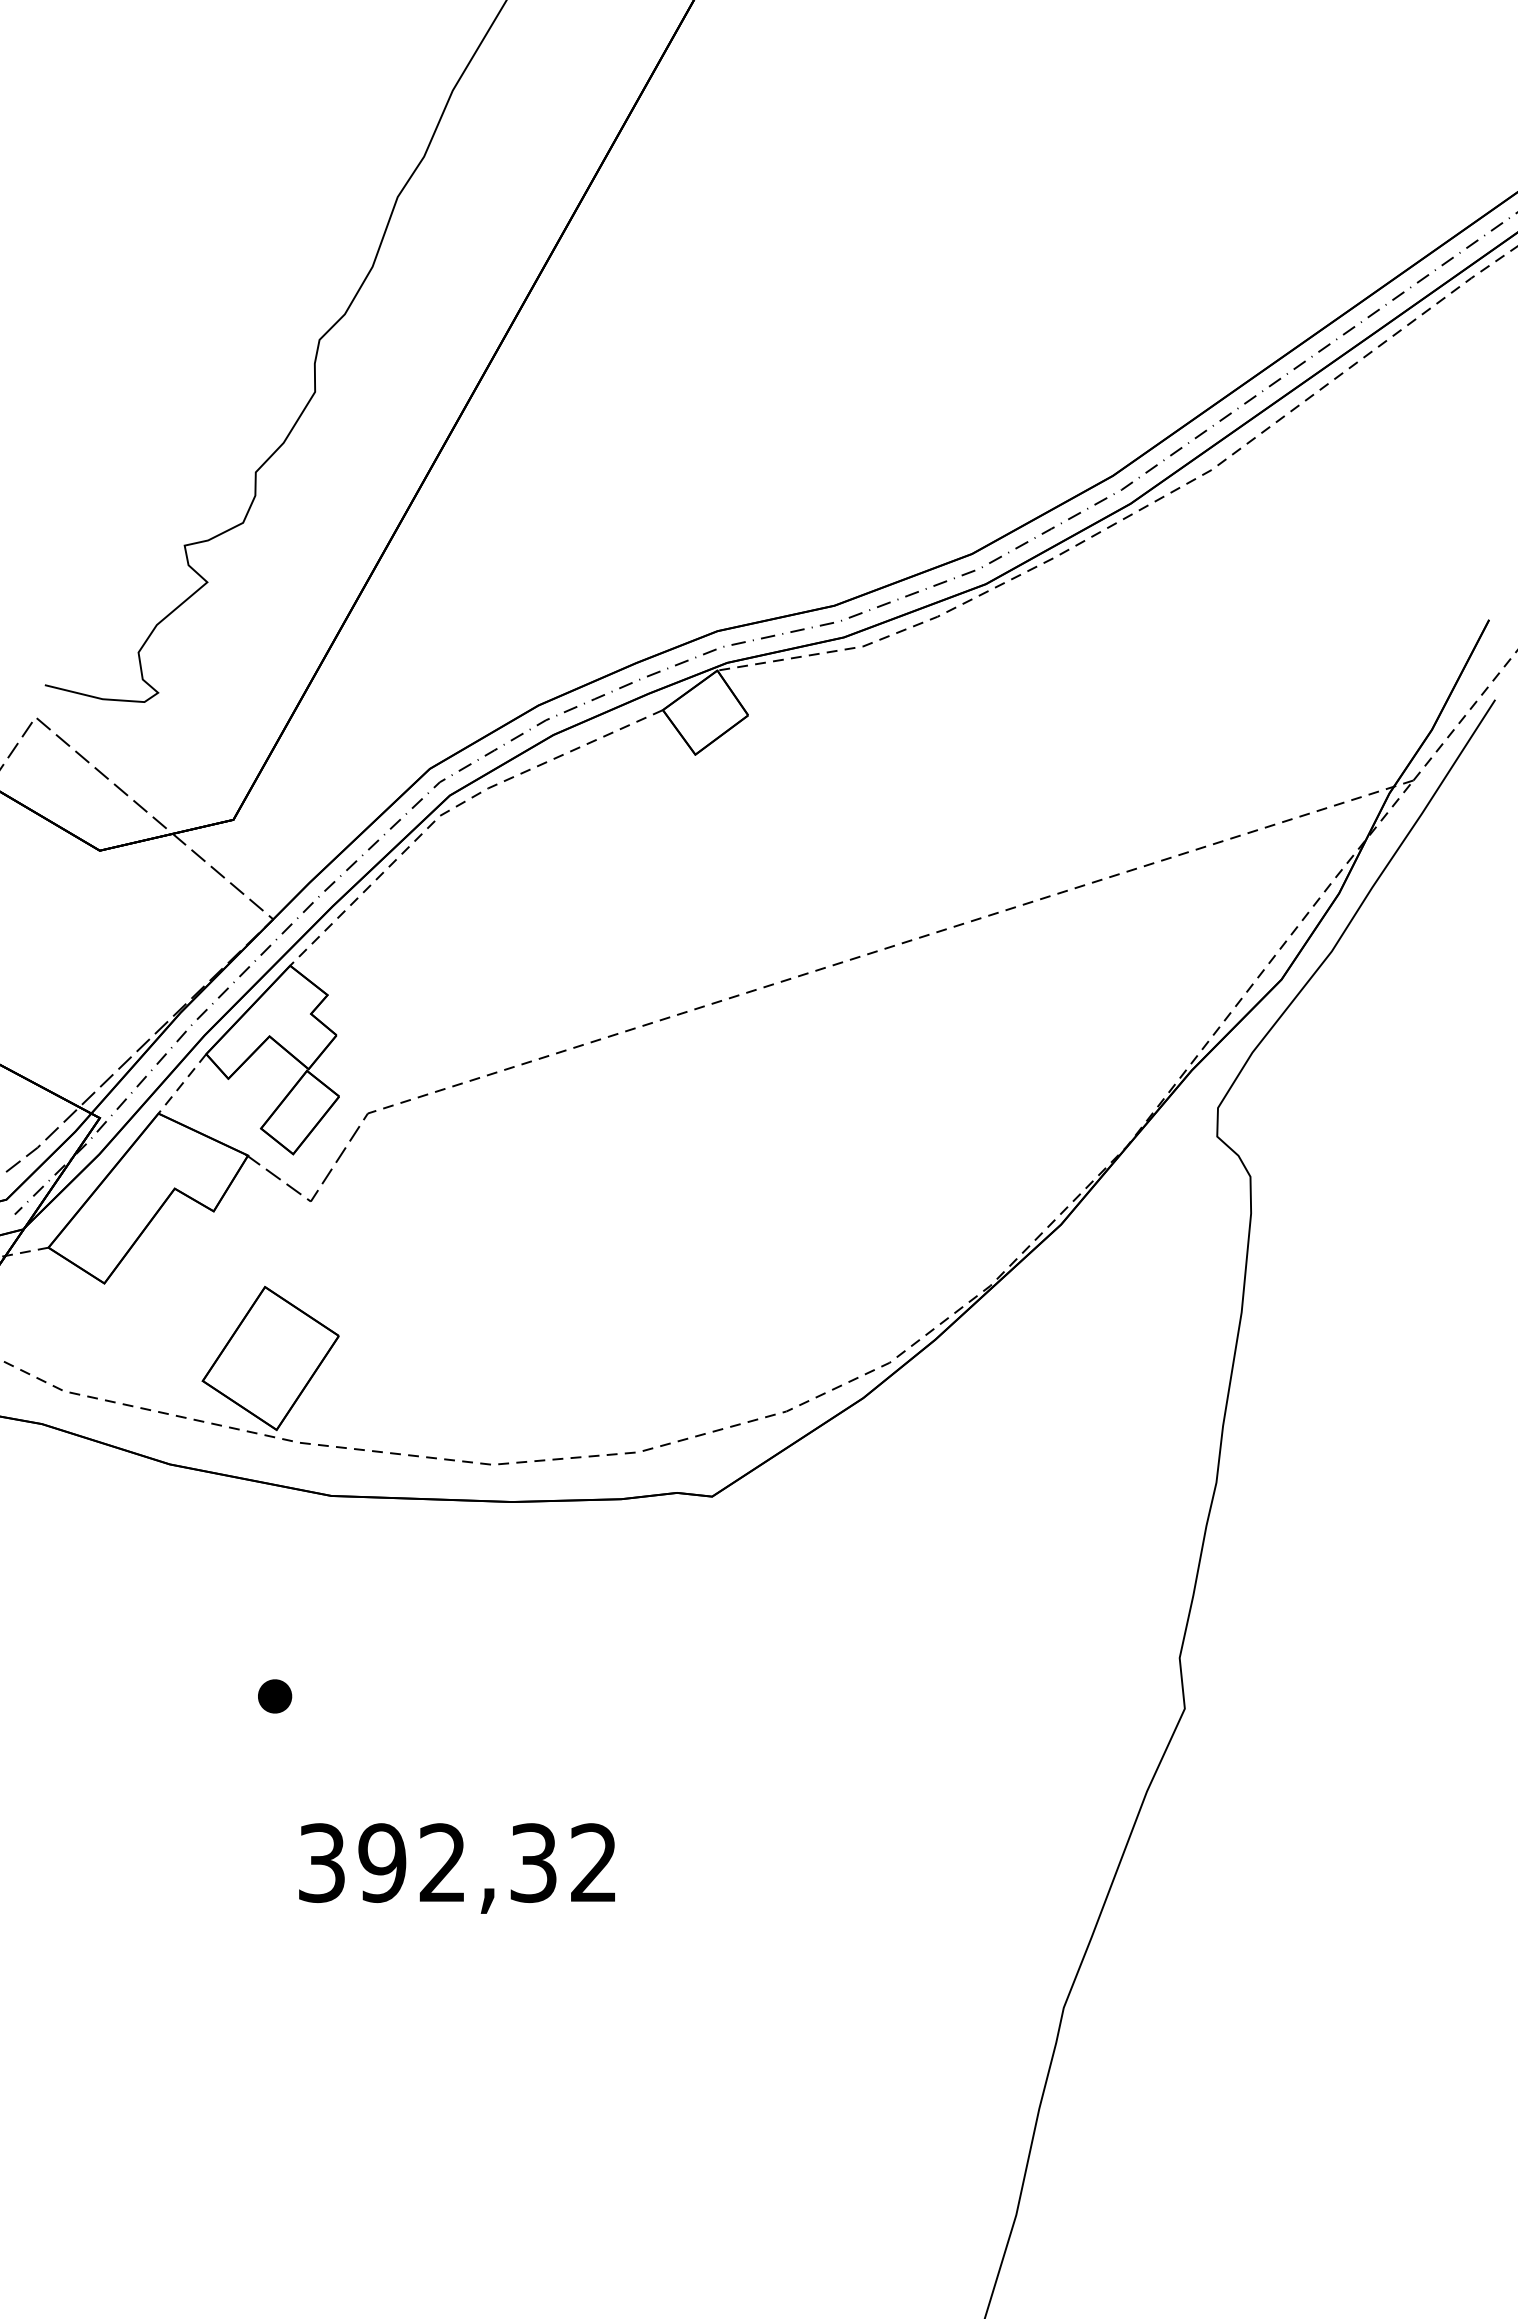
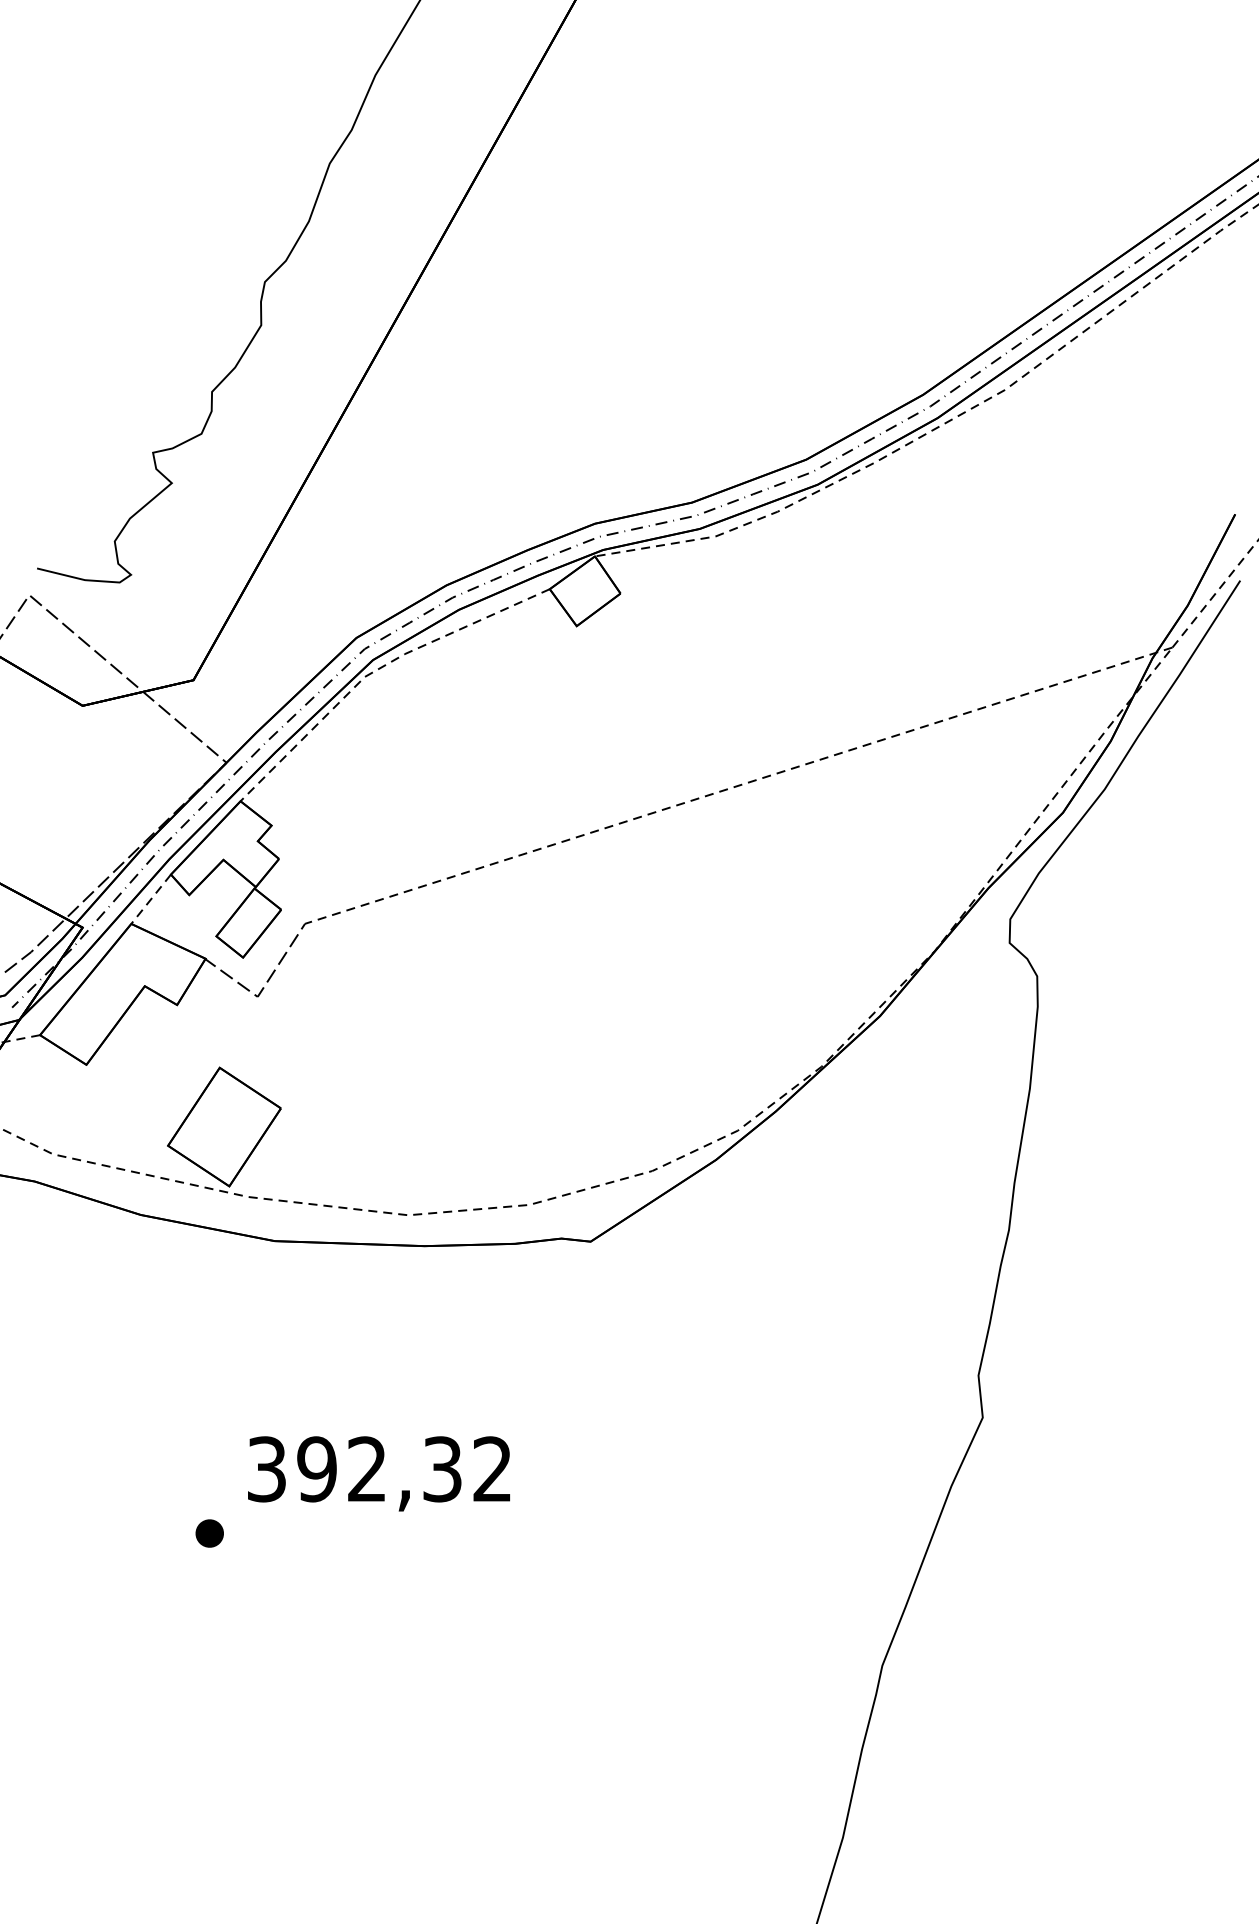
part: (275, 1696) -> (210, 1533), moved
text: (456, 1868) -> (378, 1473), moved

